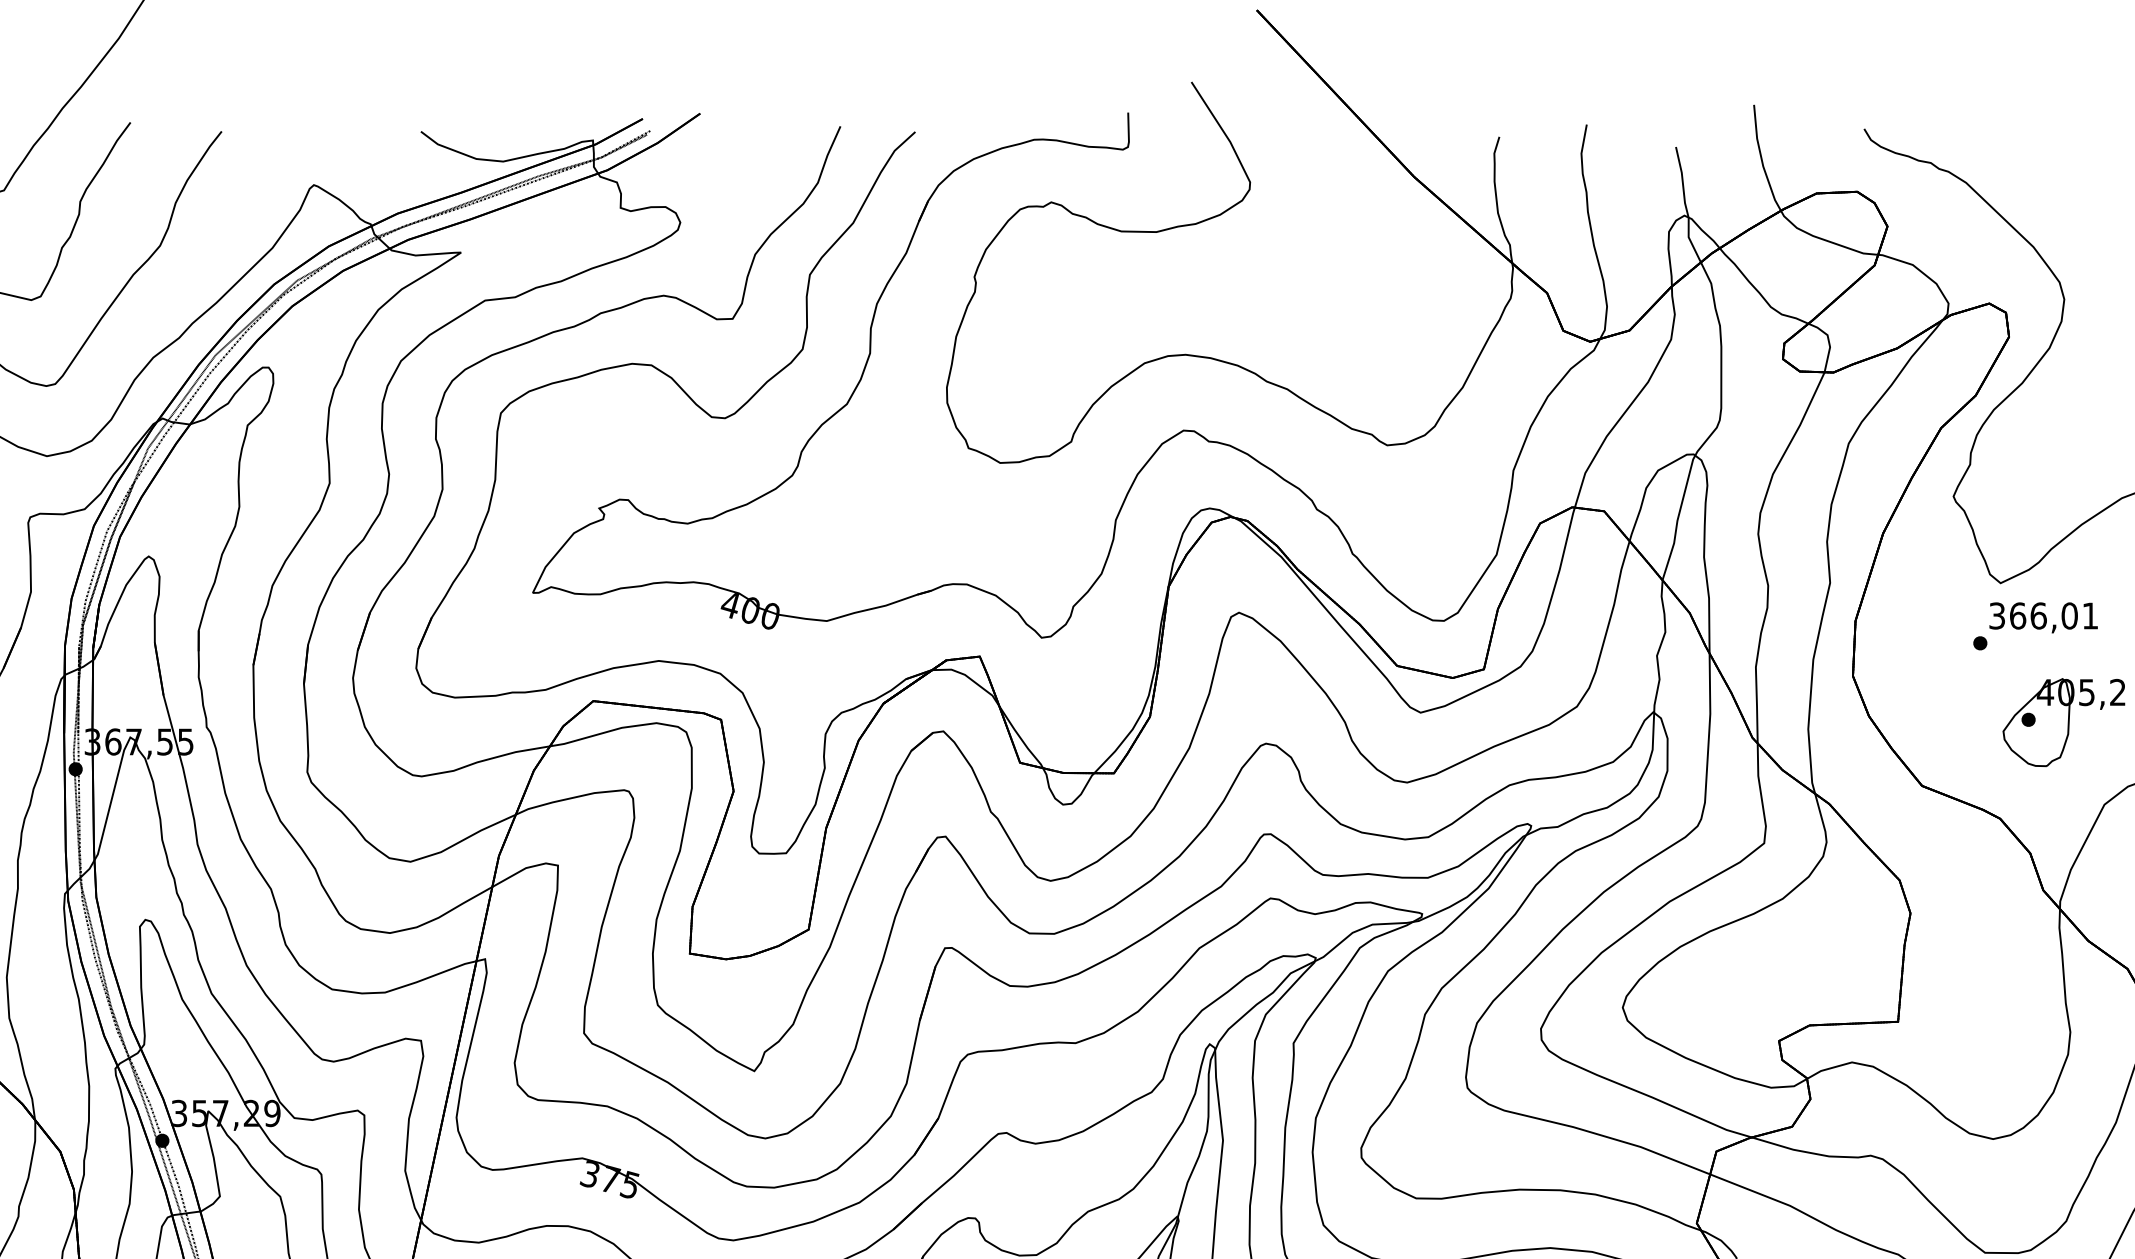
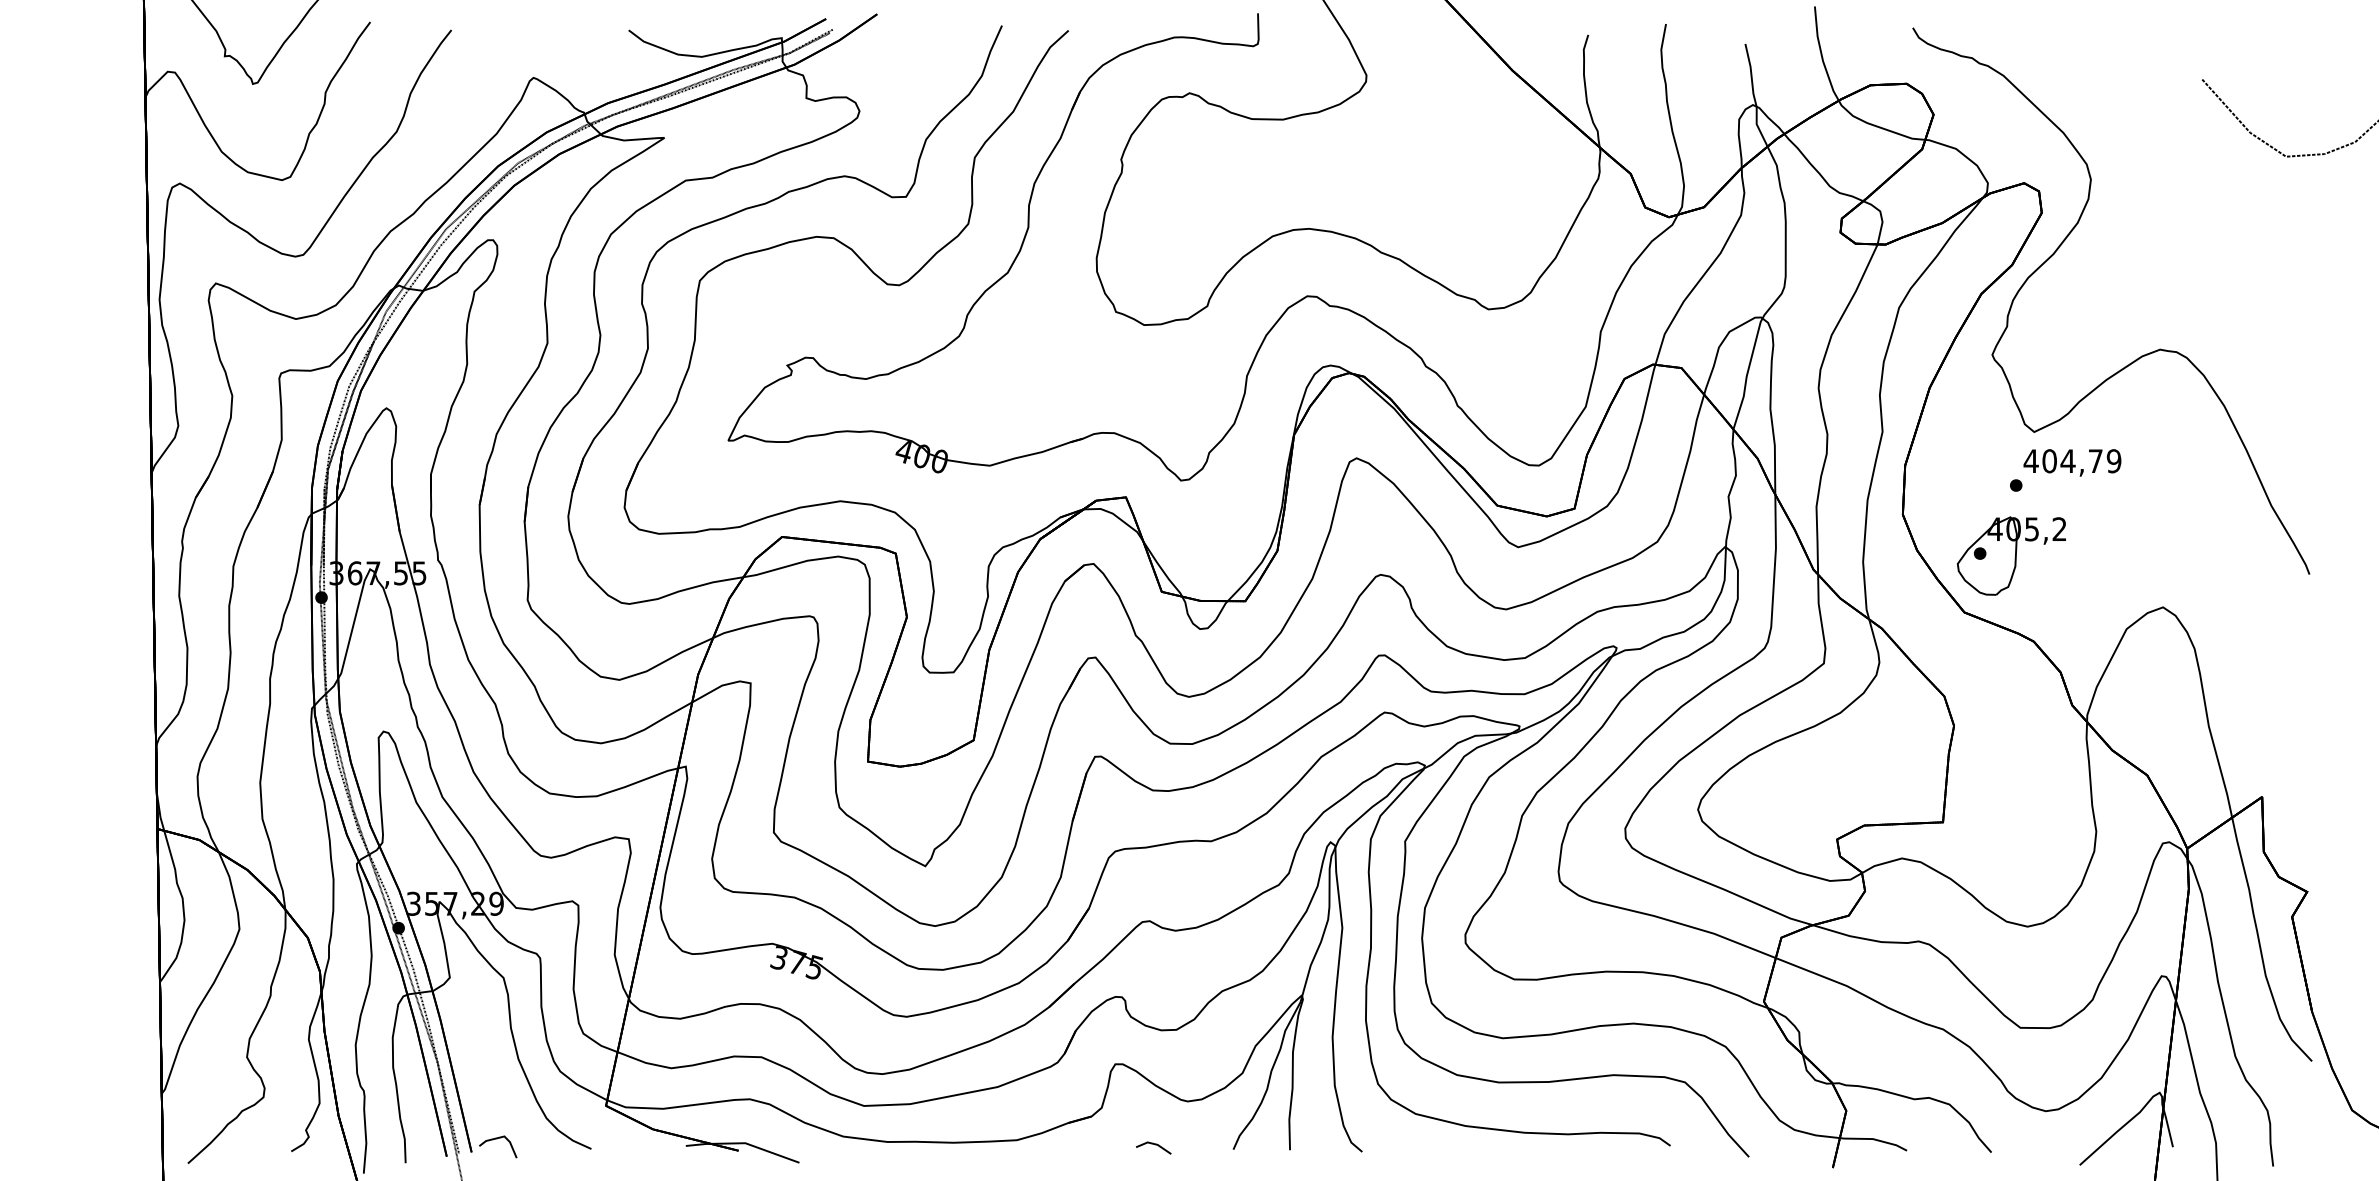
text: (2043, 616) -> (2072, 461), 366,01 -> 404,79
part: (2063, 721) -> (2011, 555), moved

